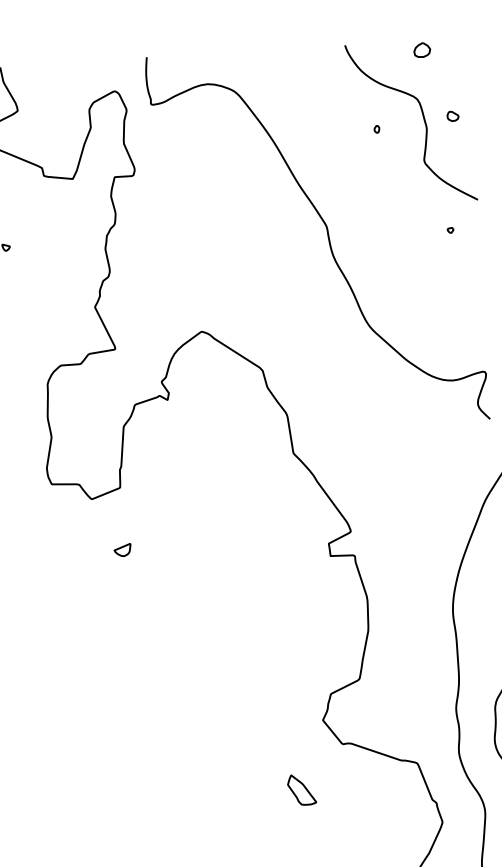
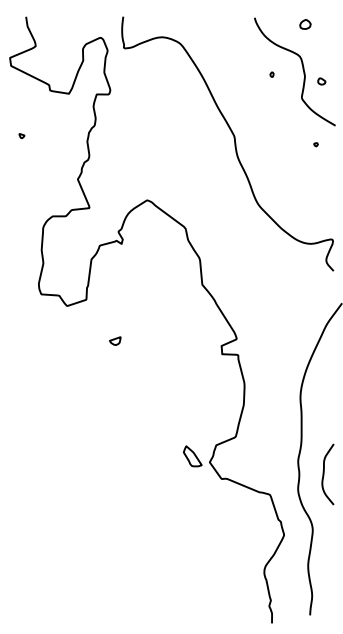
part: (452, 116) -> (321, 81), moved
part: (123, 549) -> (115, 340), moved
part: (301, 790) -> (192, 456), moved

